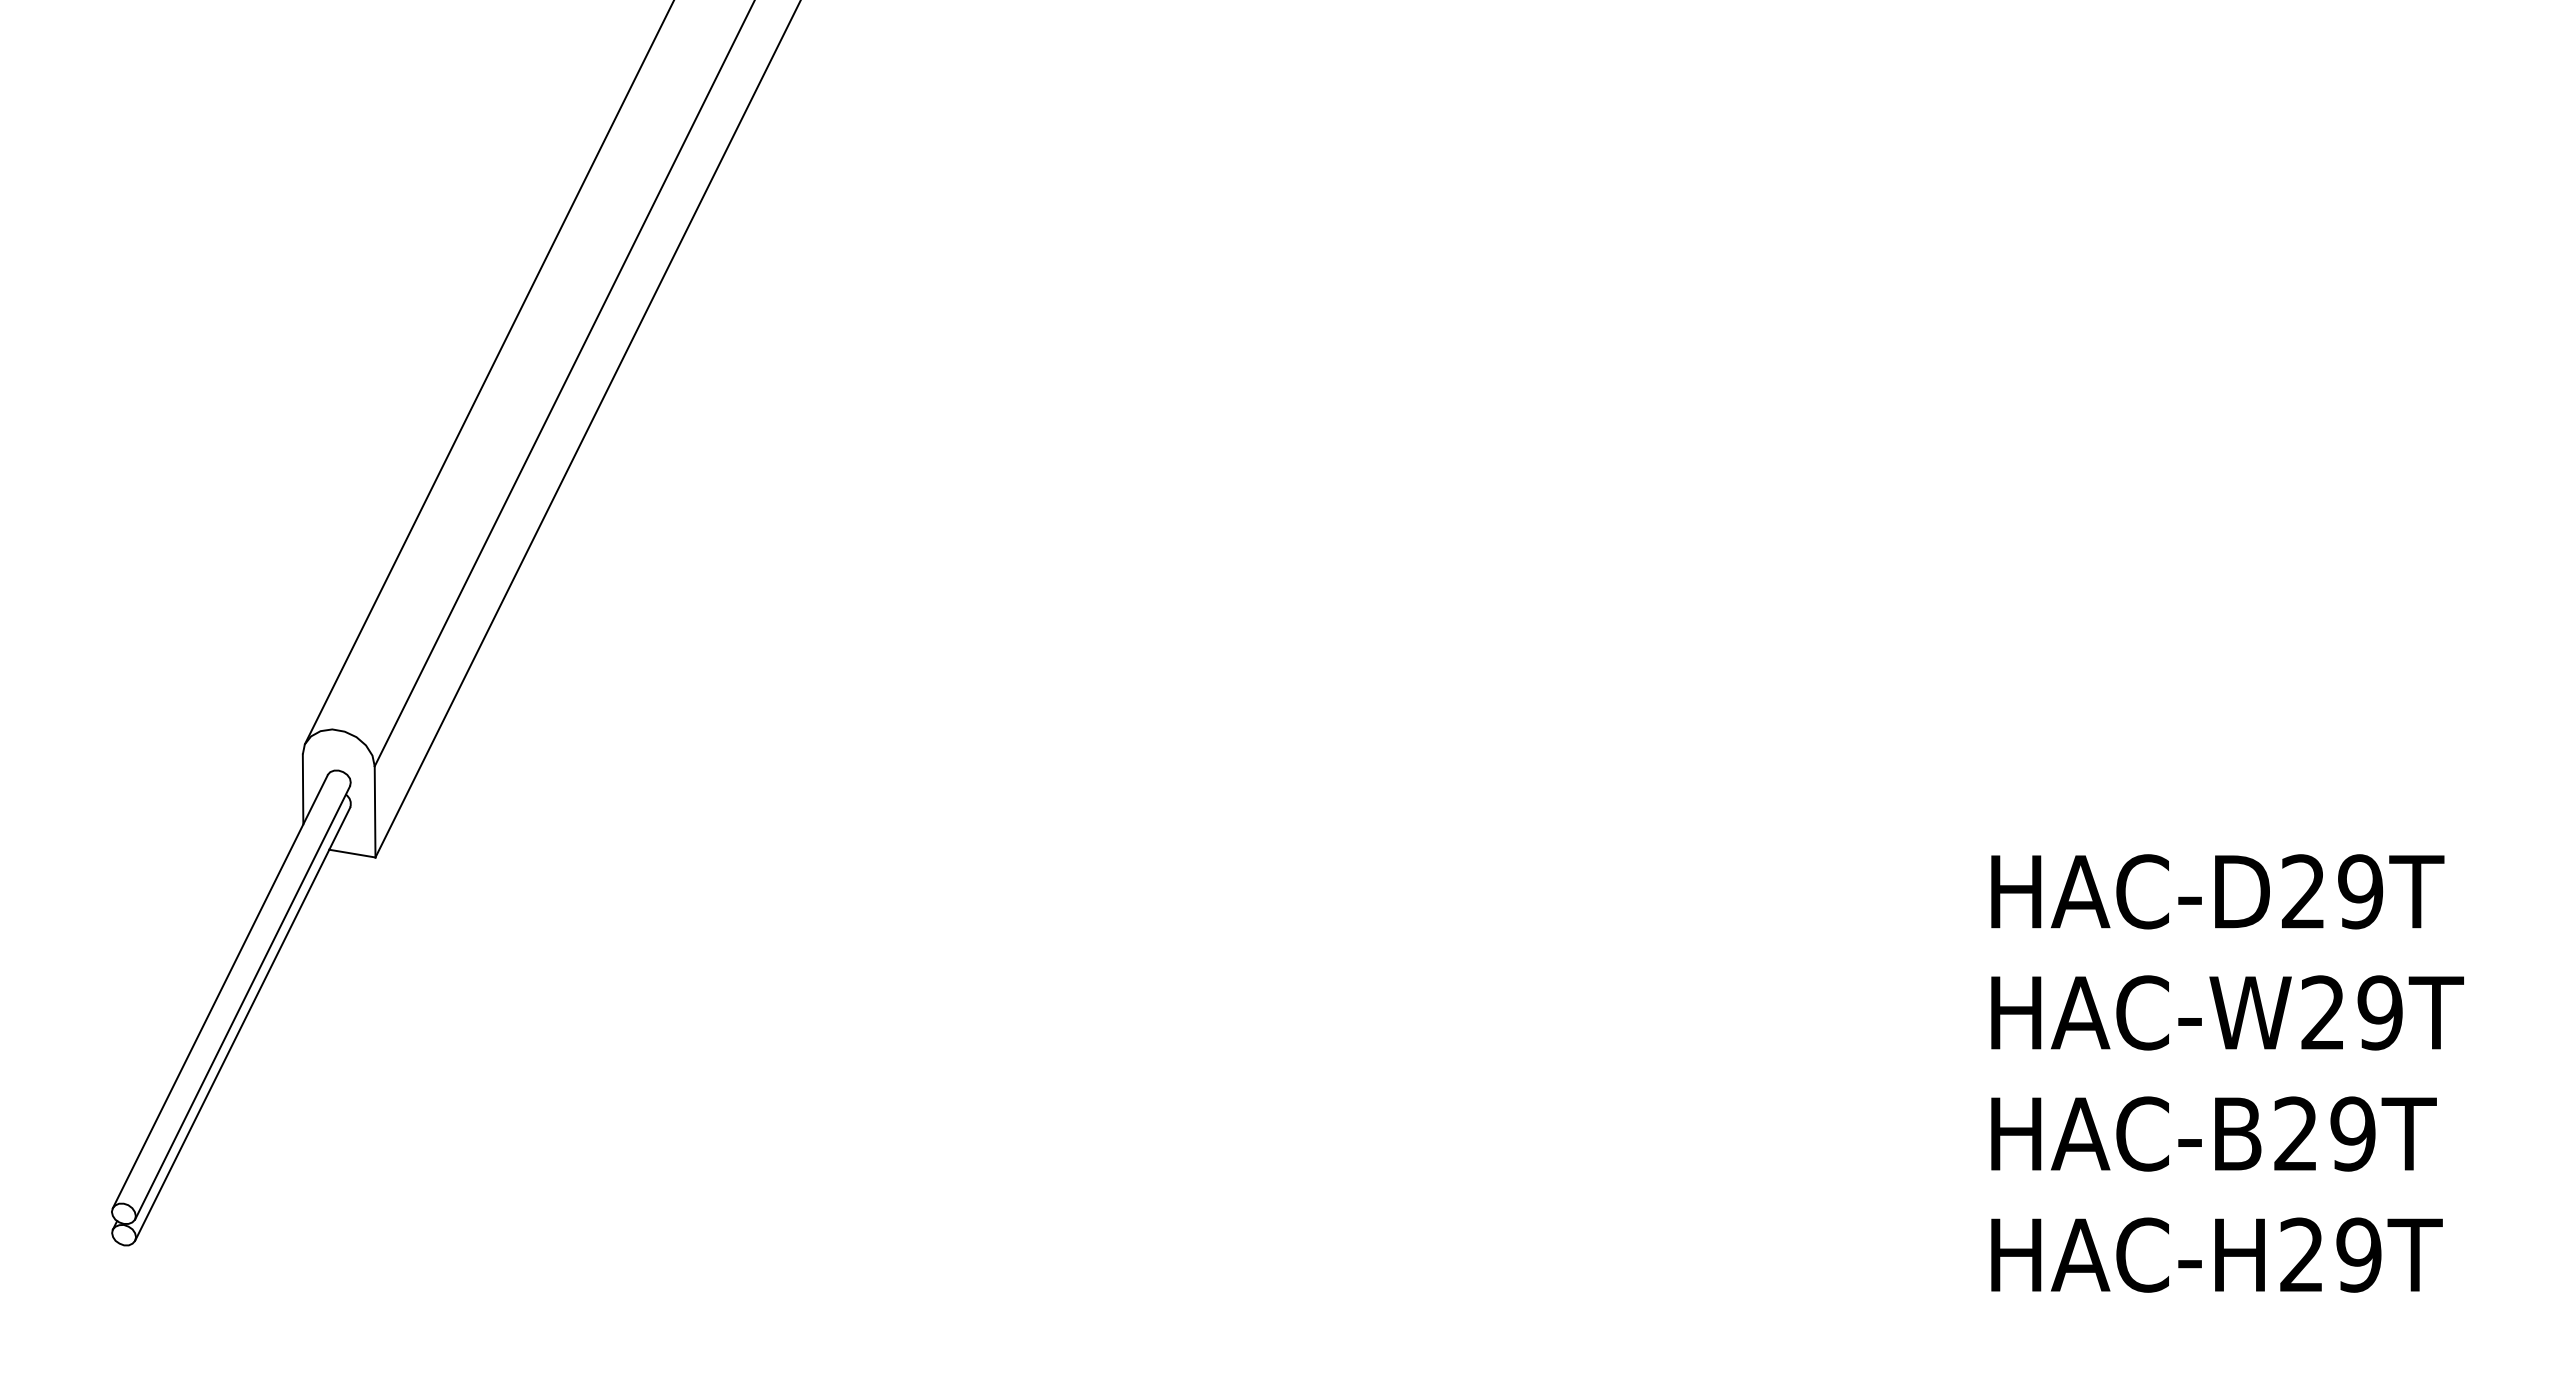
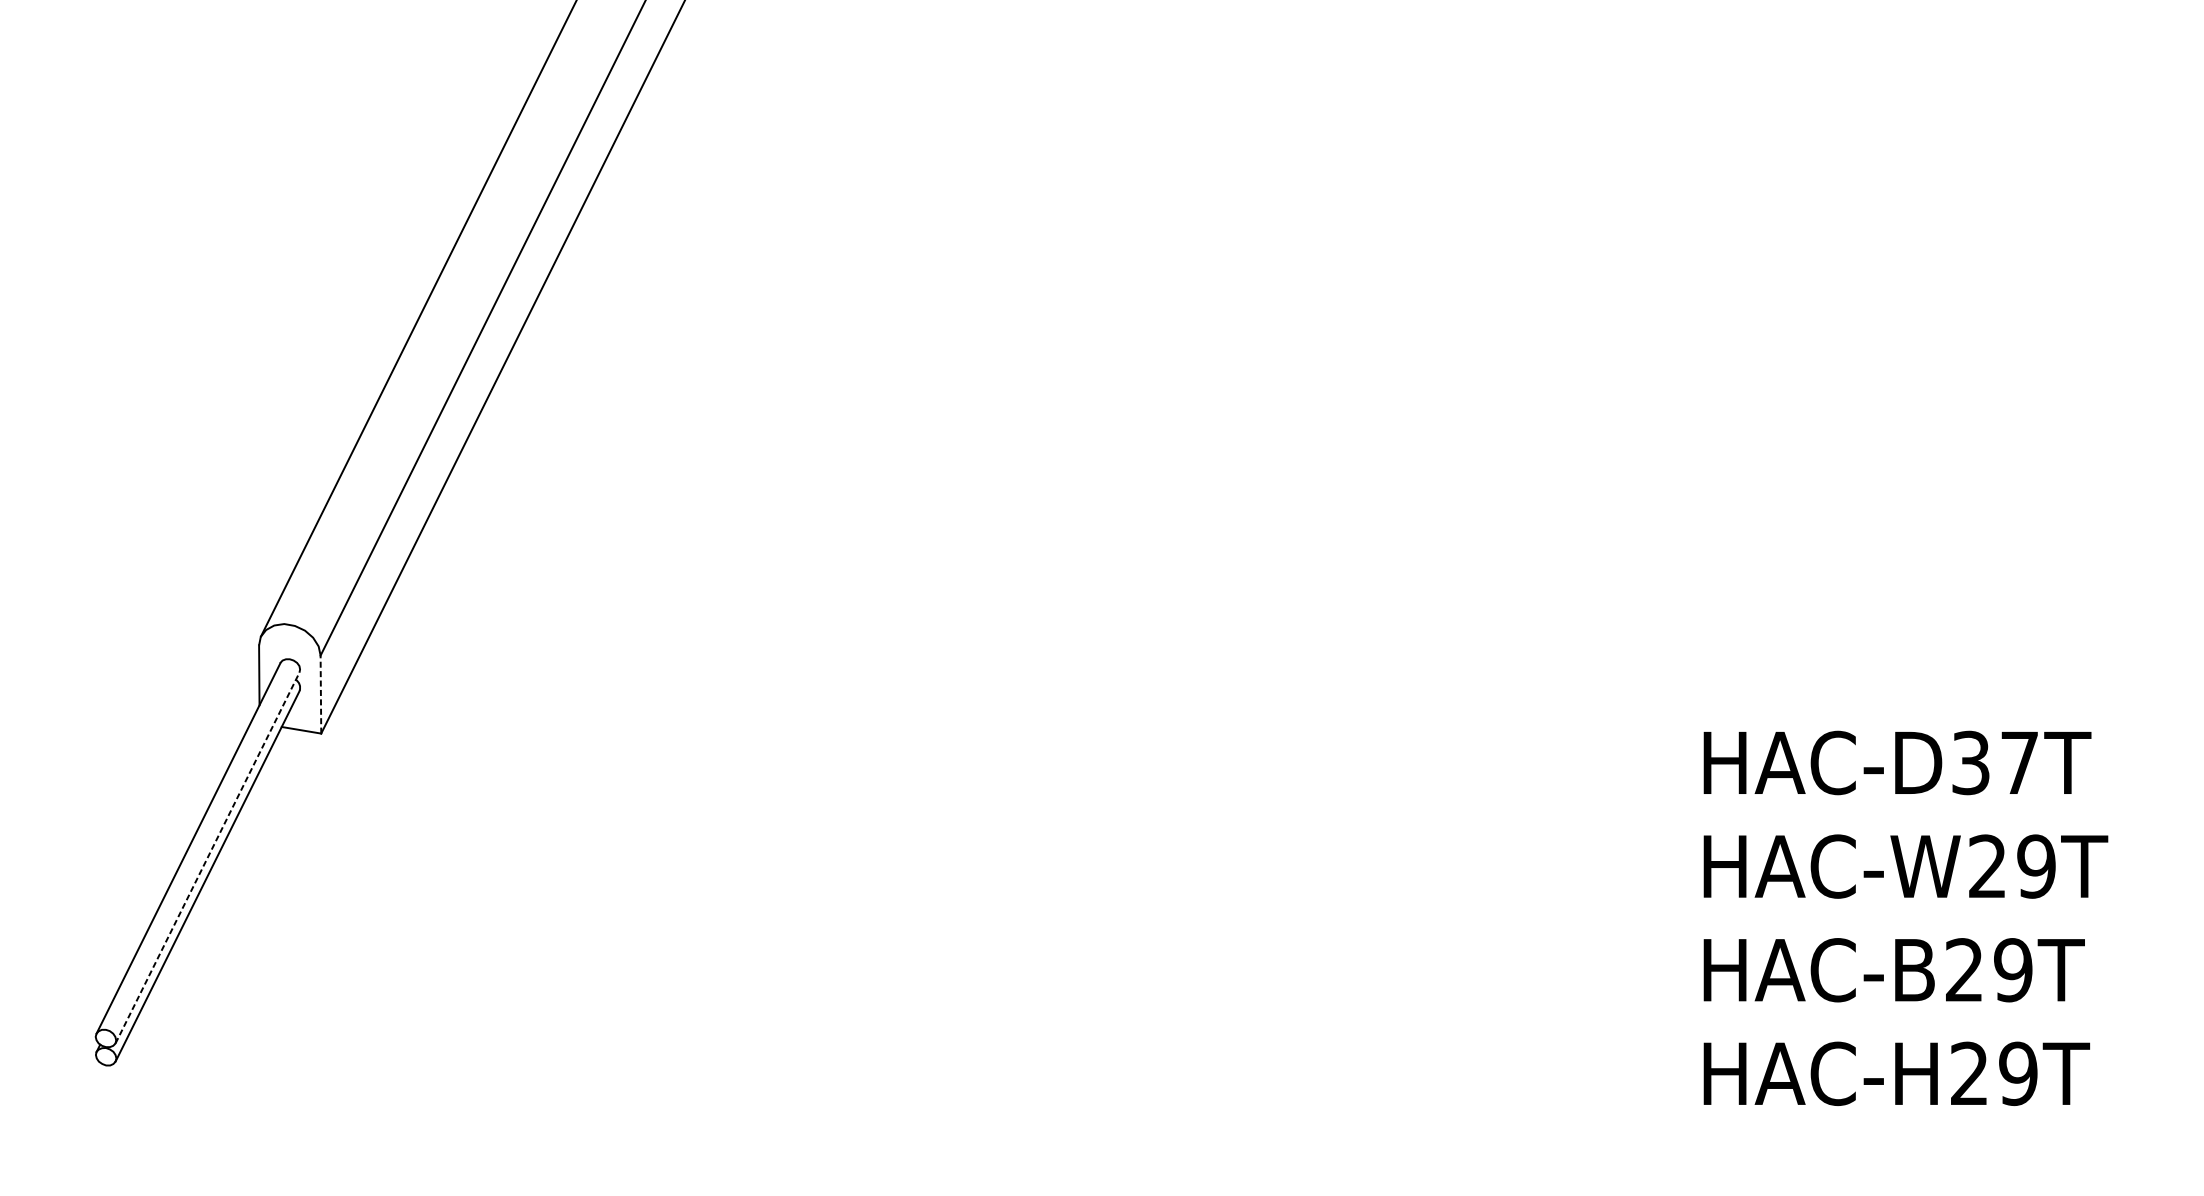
line: (375, 811) -> (321, 694), solid -> dashed
text: (2332, 891) -> (1995, 762), HAC-D29T -> HAC-D37T
line: (242, 1003) -> (207, 858), solid -> dashed

